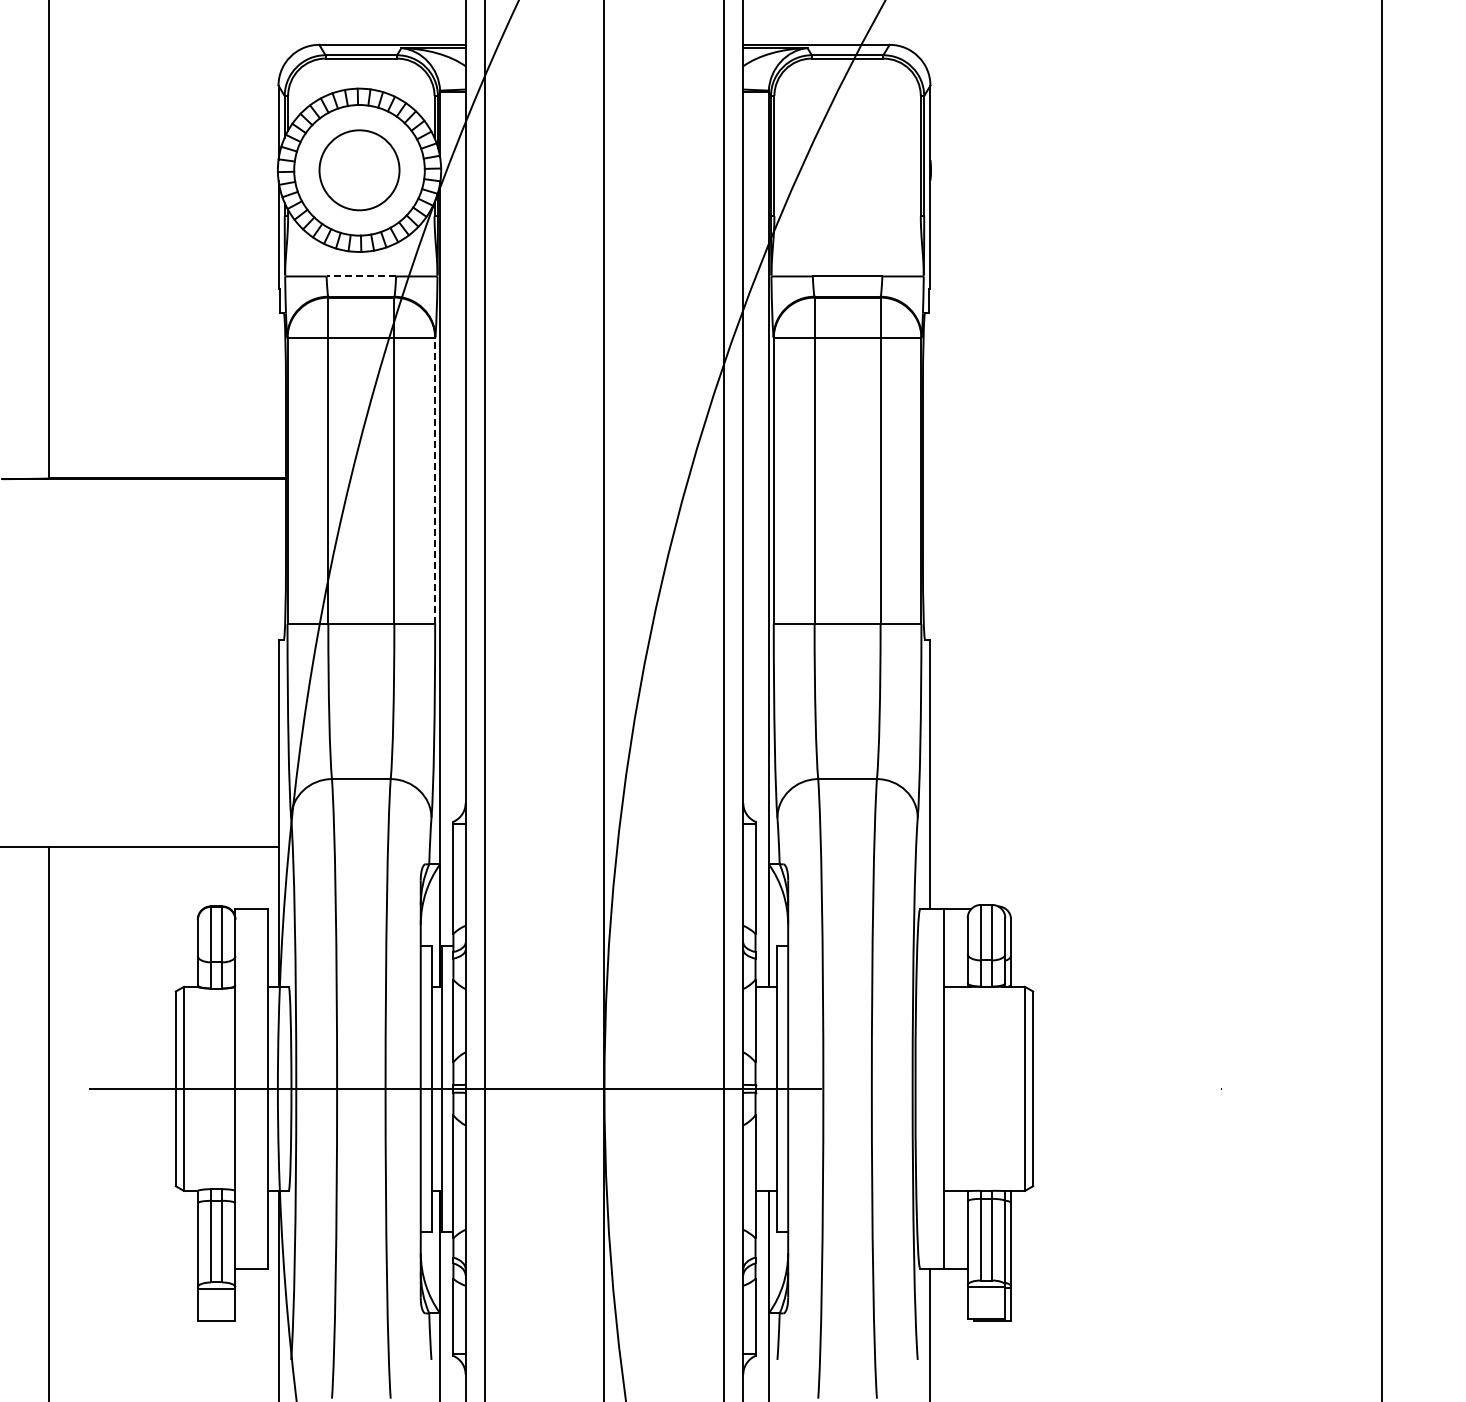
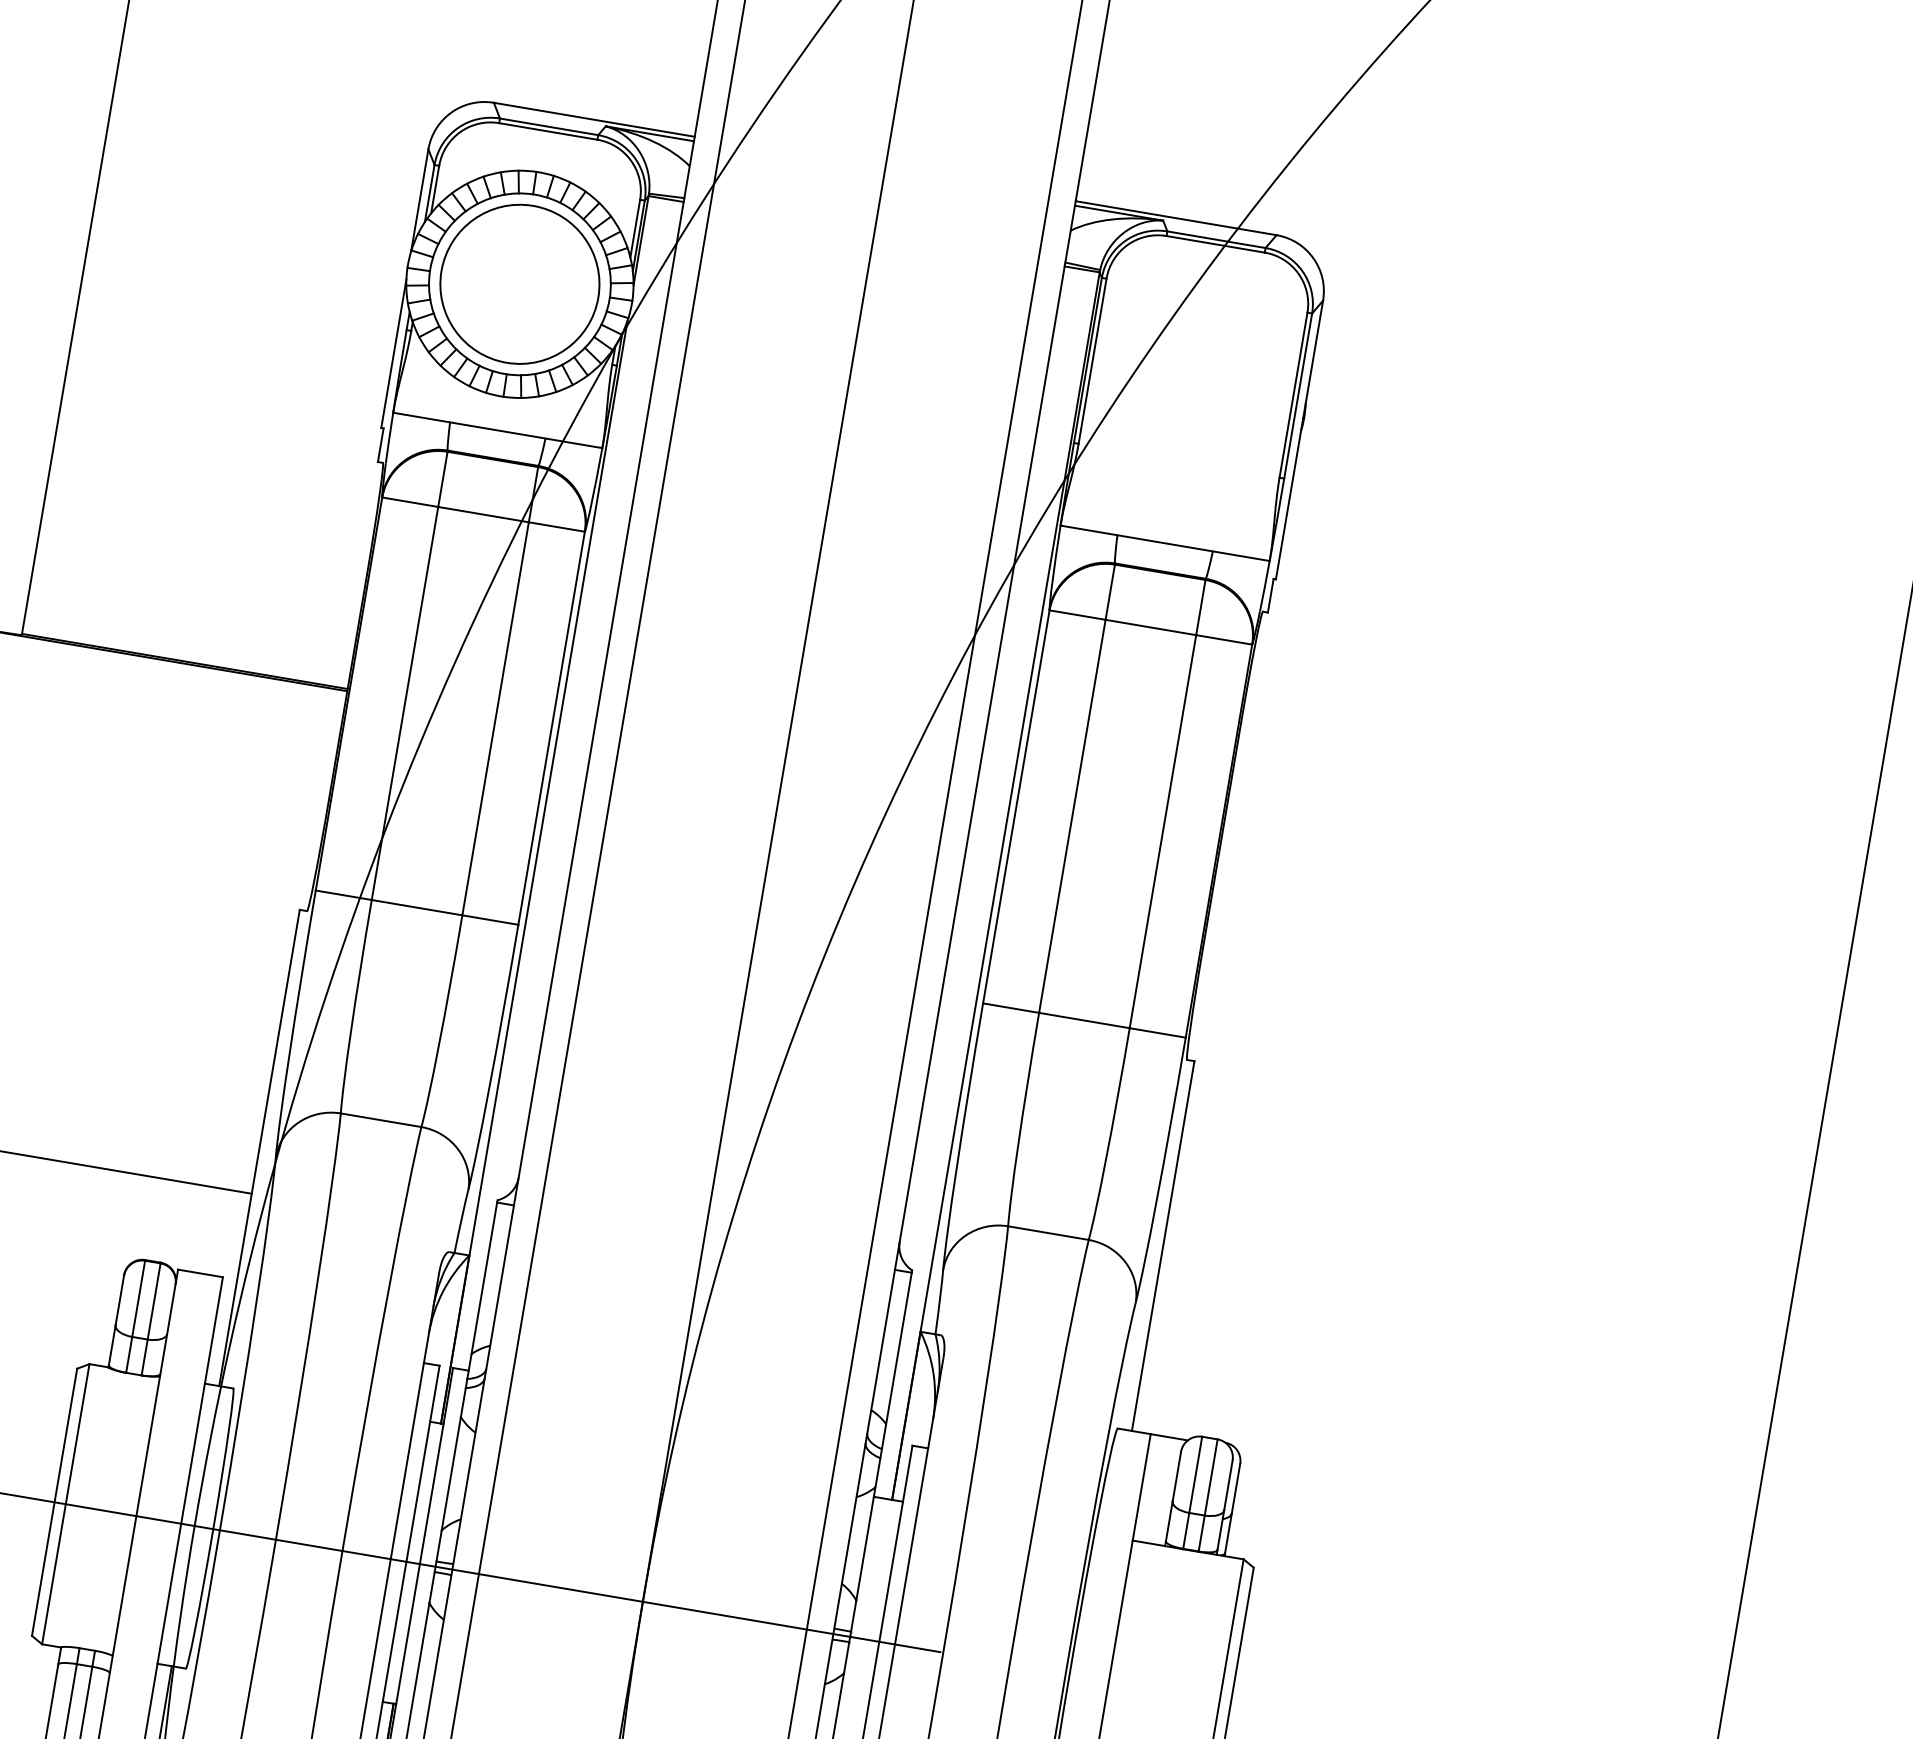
circle: (359, 170) -> (519, 284), size x1.43
line: (361, 276) -> (497, 430), dashed -> solid
line: (435, 480) -> (552, 727), dashed -> solid

